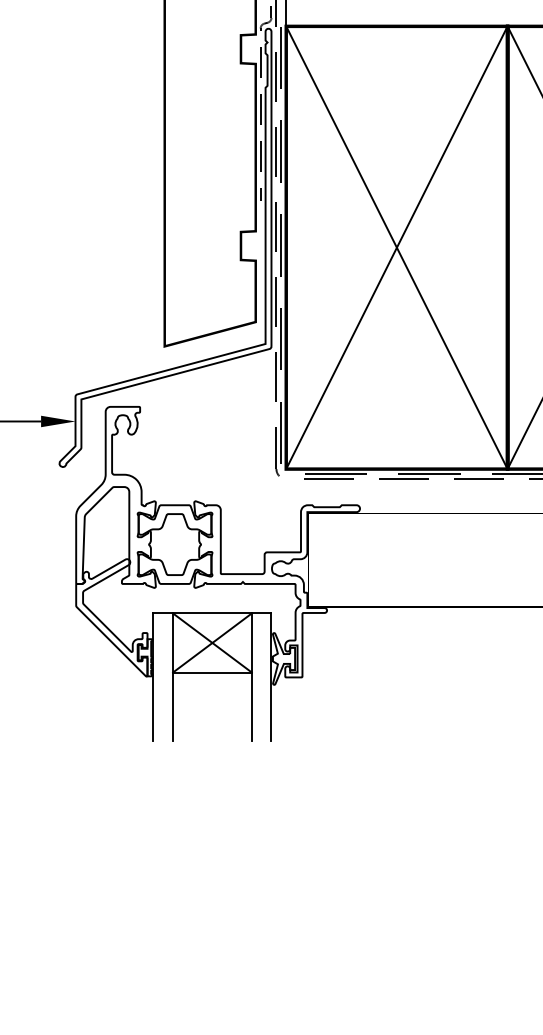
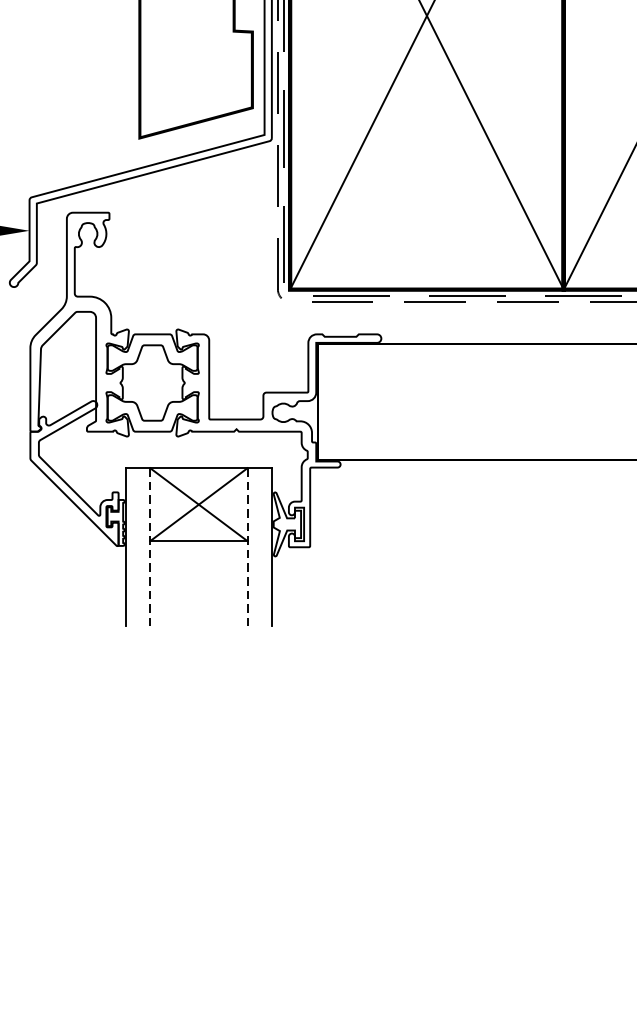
line: (173, 677) -> (150, 547), solid -> dashed
line: (251, 677) -> (247, 547), solid -> dashed

